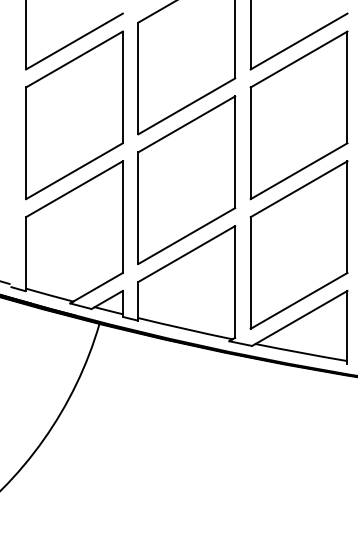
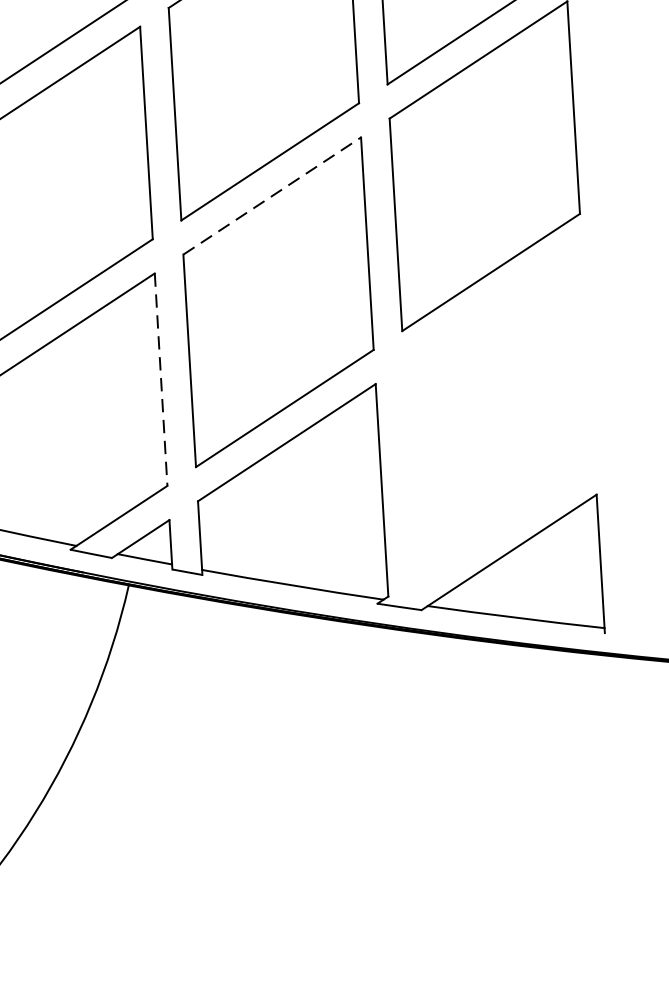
line: (186, 124) -> (271, 196), solid -> dashed
line: (122, 217) -> (160, 380), solid -> dashed
part: (298, 244) -> (498, 411), removed

